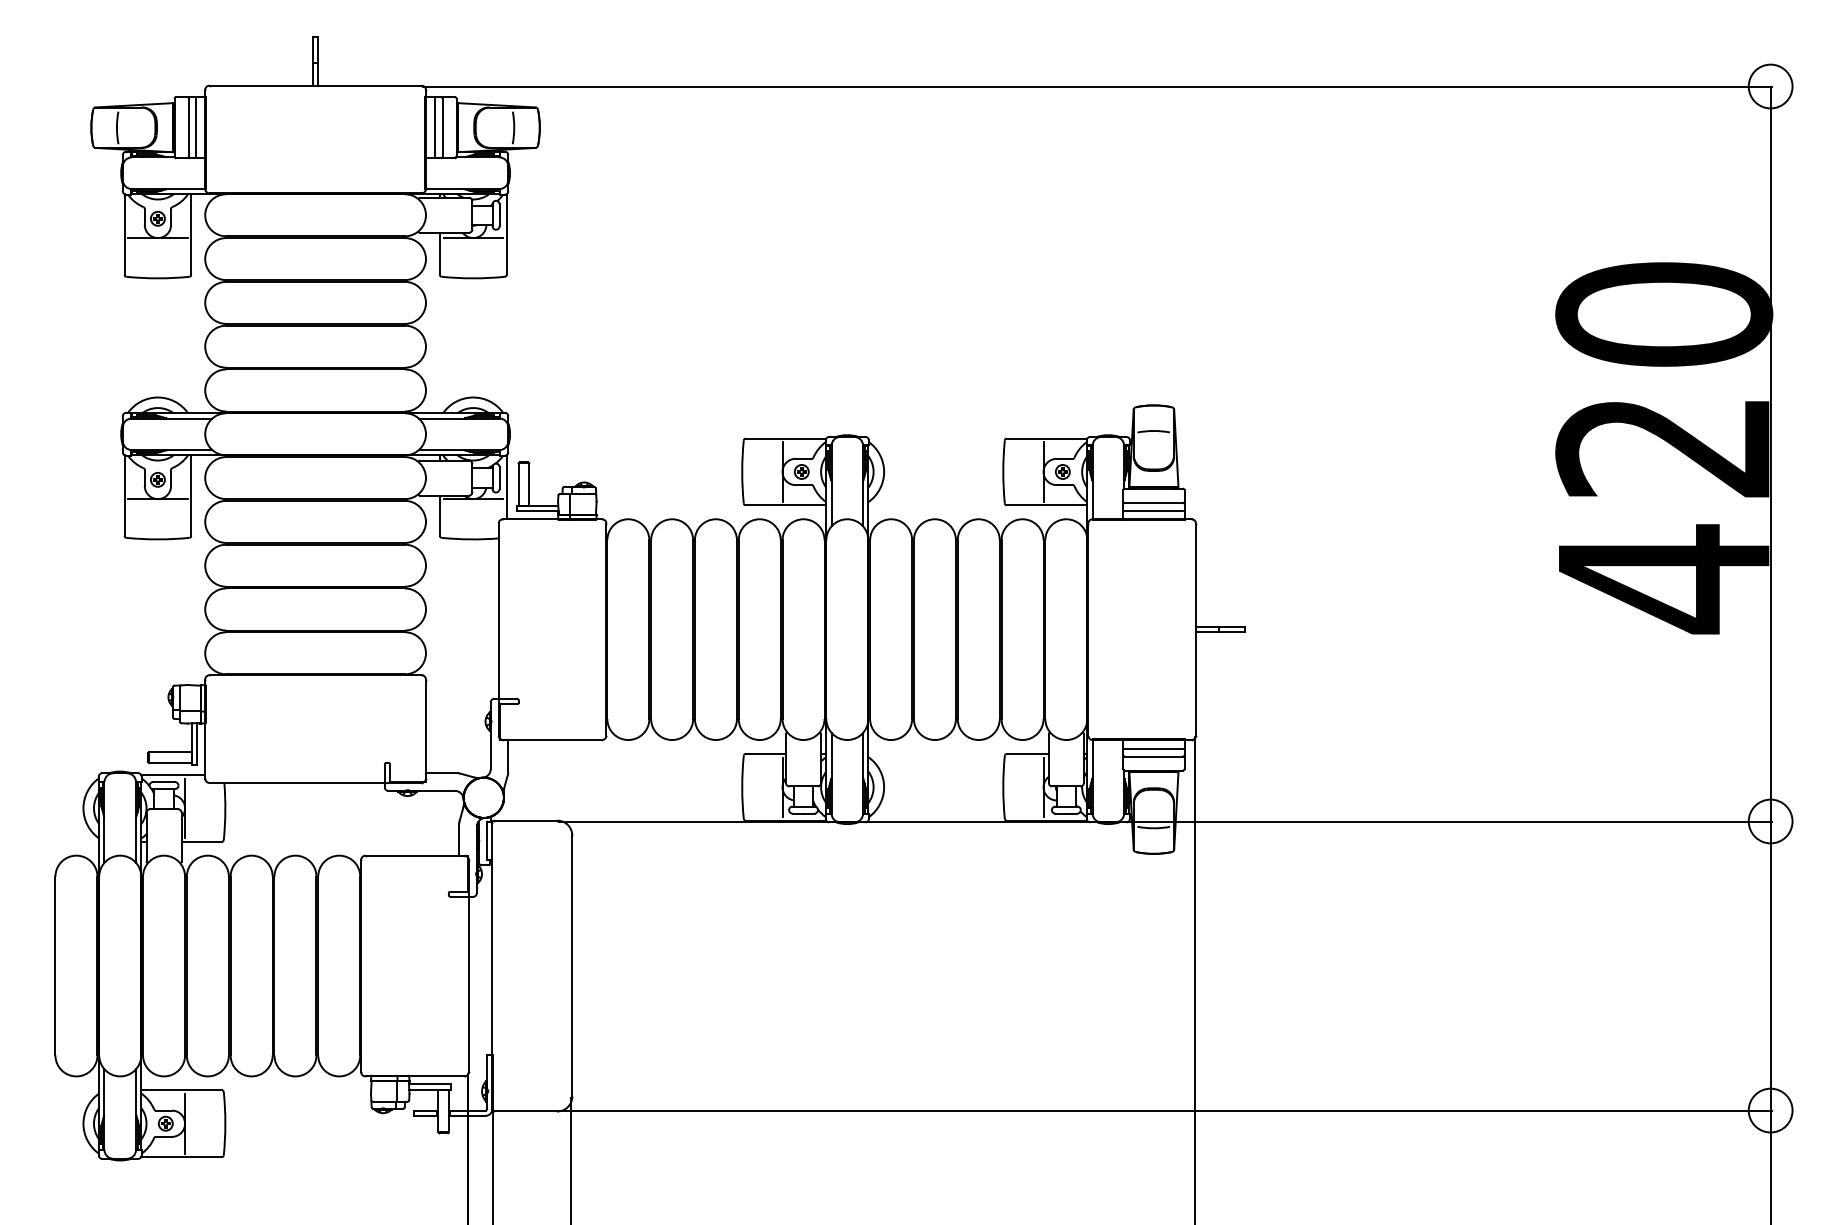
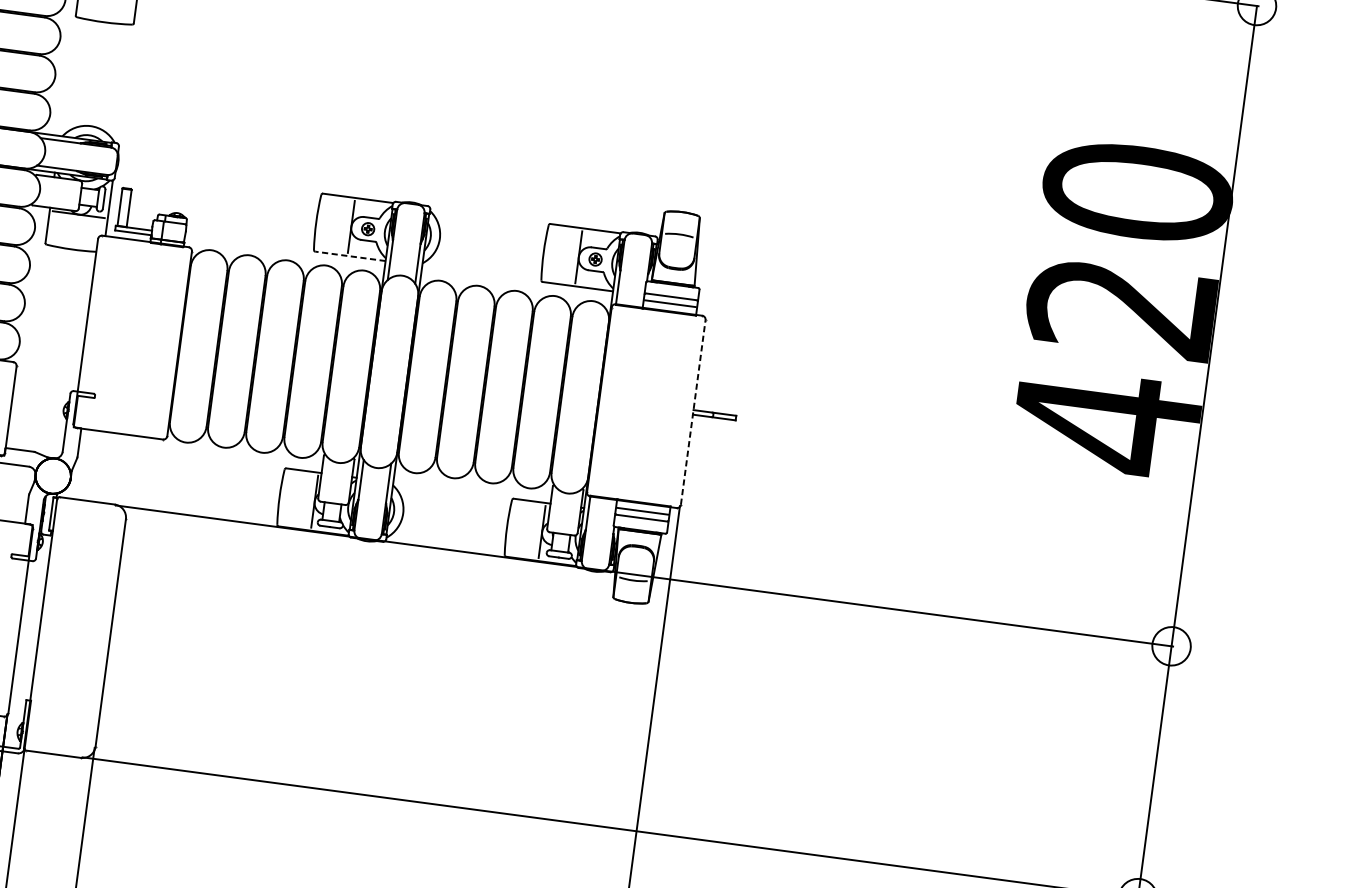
line: (785, 505) -> (350, 256), solid -> dashed
line: (1196, 629) -> (693, 412), solid -> dashed

